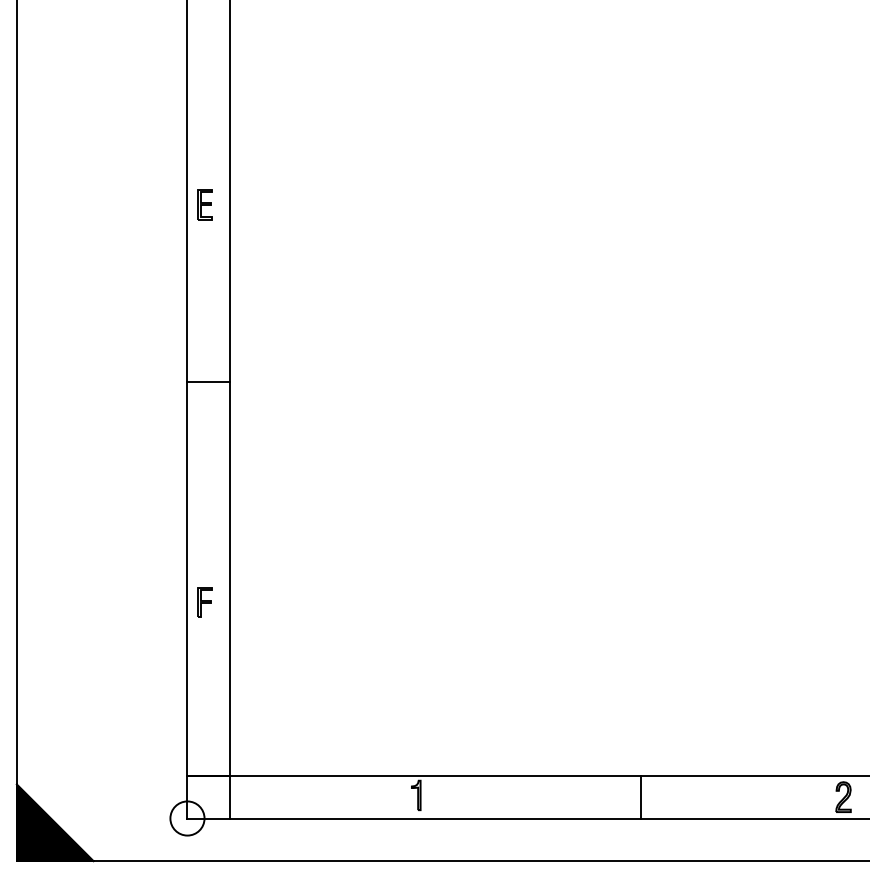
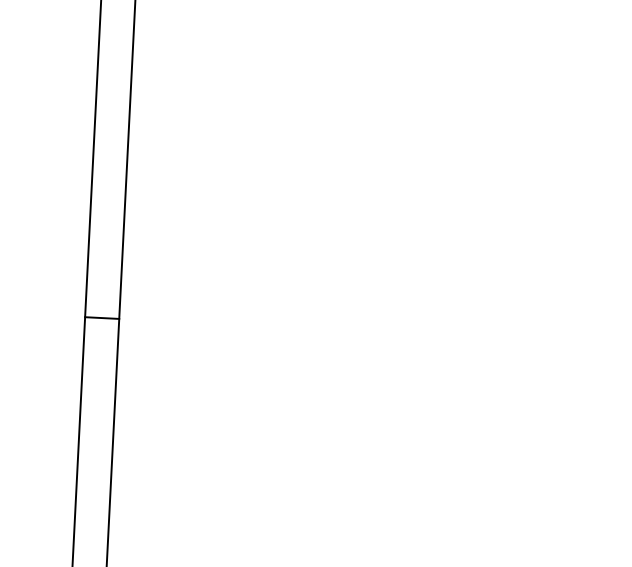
part: (204, 204) -> (107, 135), removed
line: (208, 381) -> (101, 317), moved
part: (204, 602) -> (91, 454), removed

